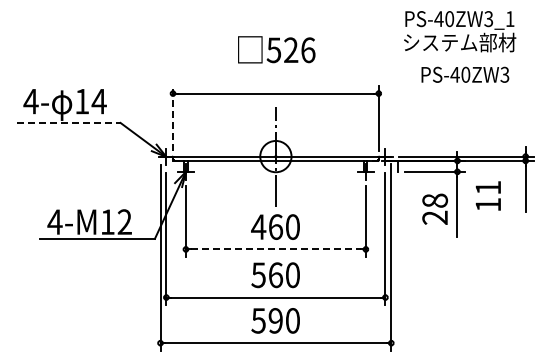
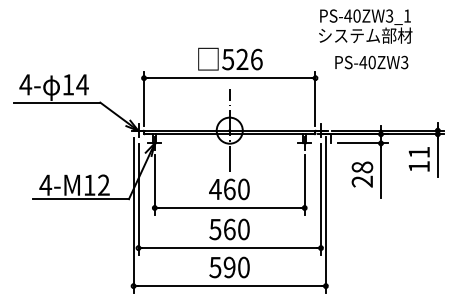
text: (460, 31) -> (366, 26), moved
text: (276, 49) -> (230, 58), moved
text: (465, 74) -> (371, 62), moved
line: (173, 117) -> (144, 98), dashed -> solid
line: (69, 122) -> (57, 102), dashed -> solid
text: (487, 195) -> (418, 158), moved
line: (276, 249) -> (230, 208), dashed -> solid

